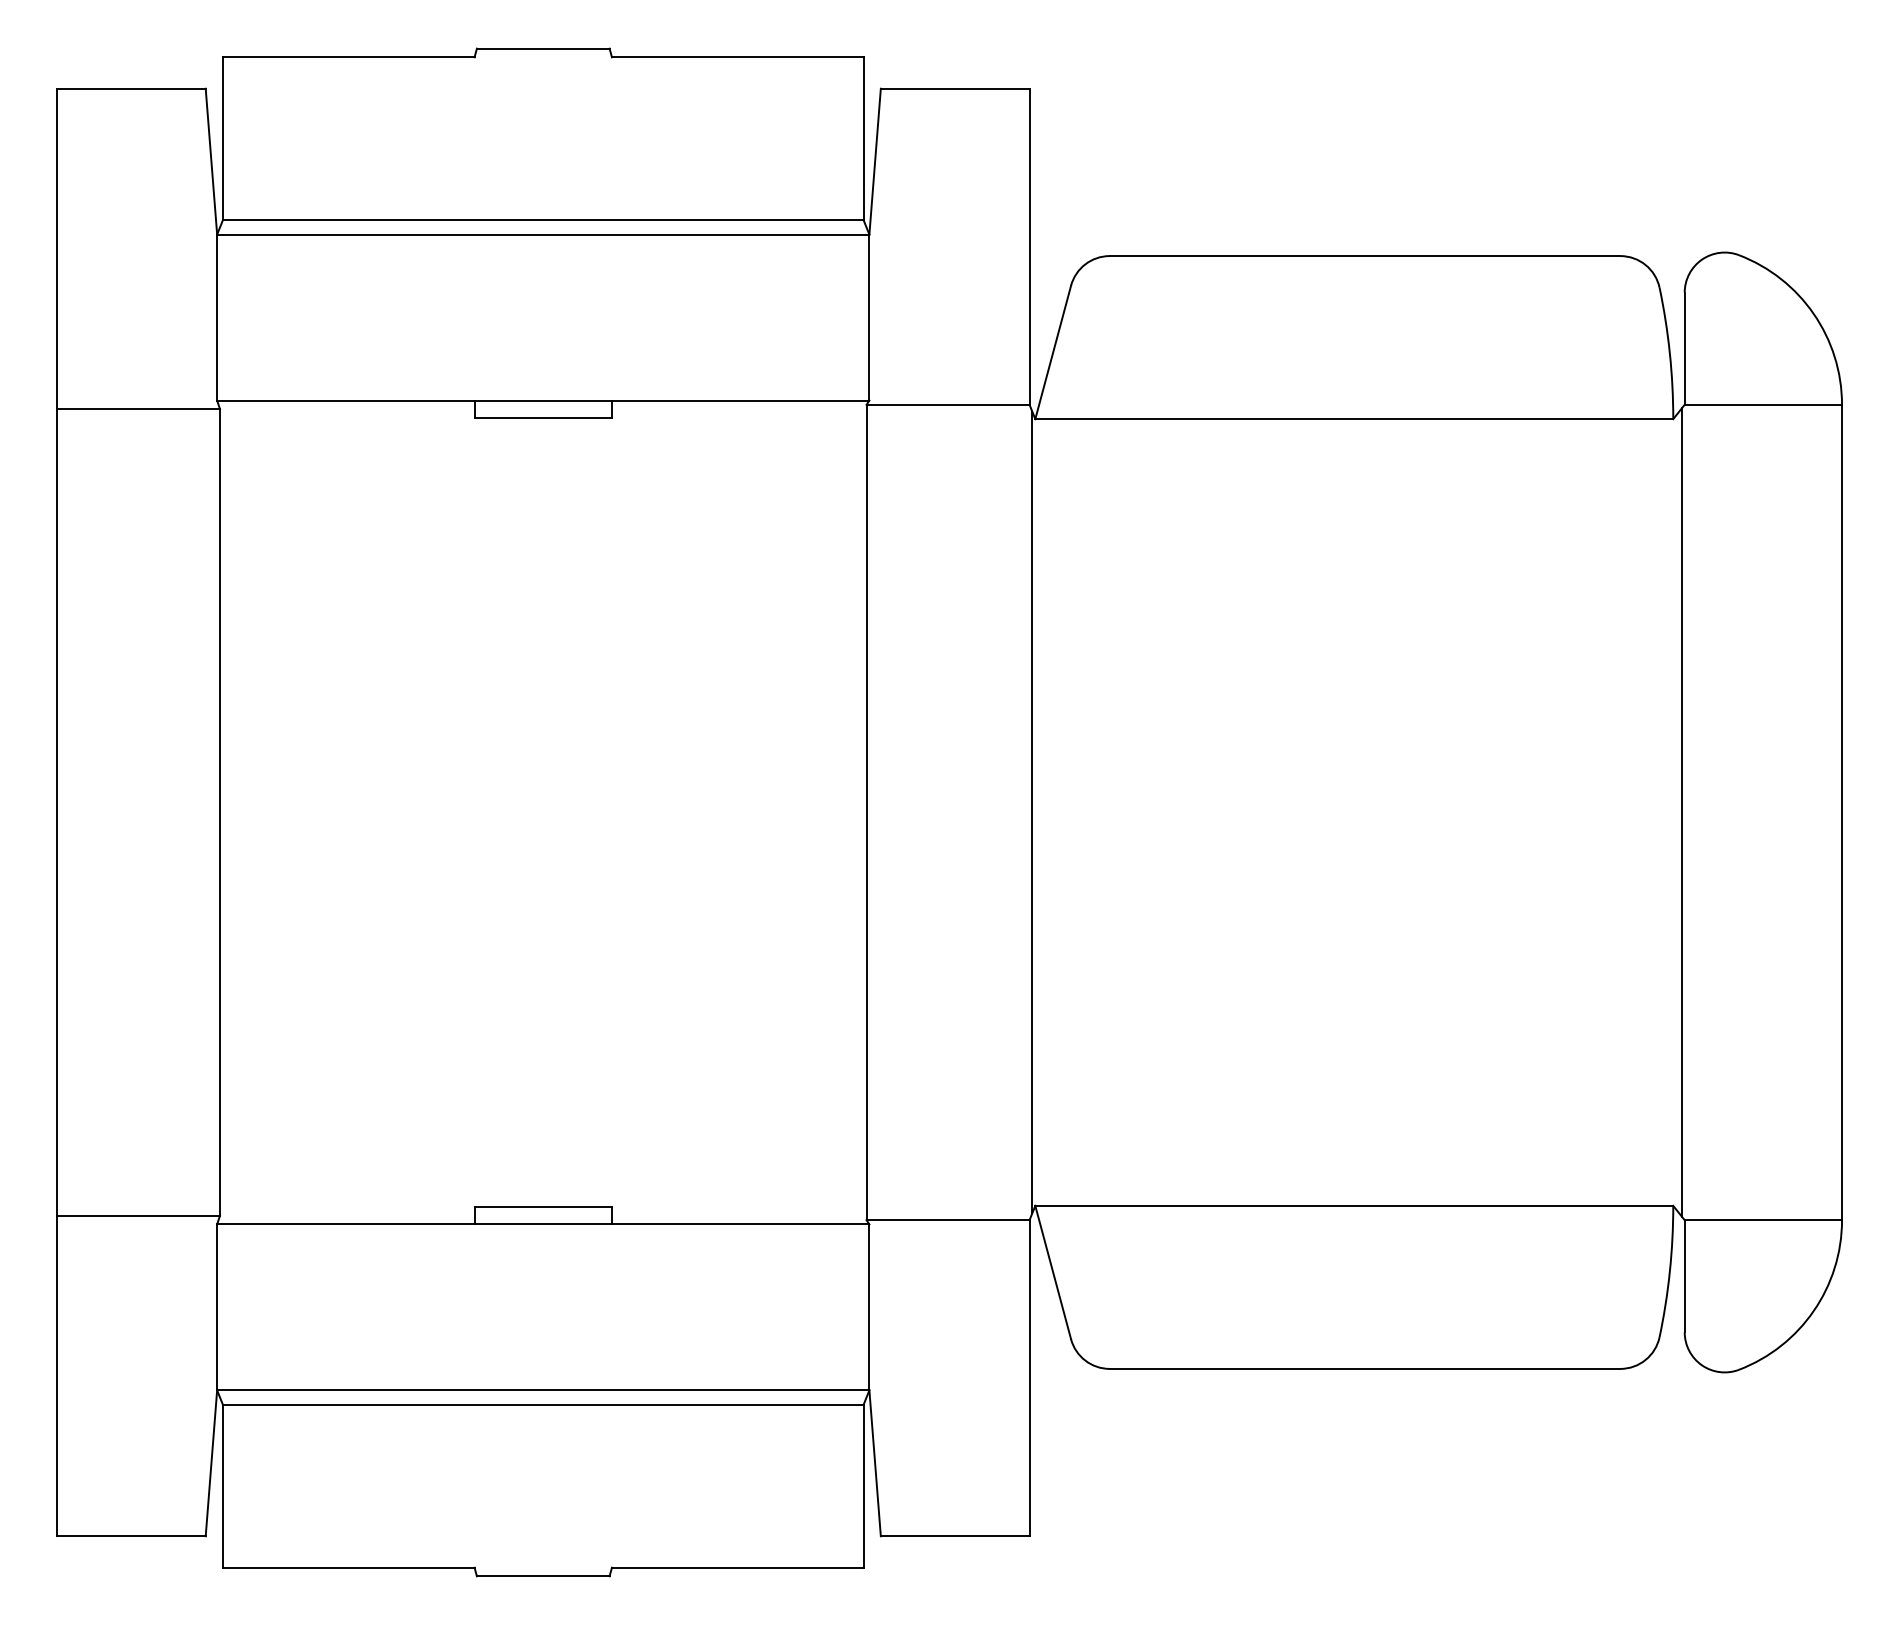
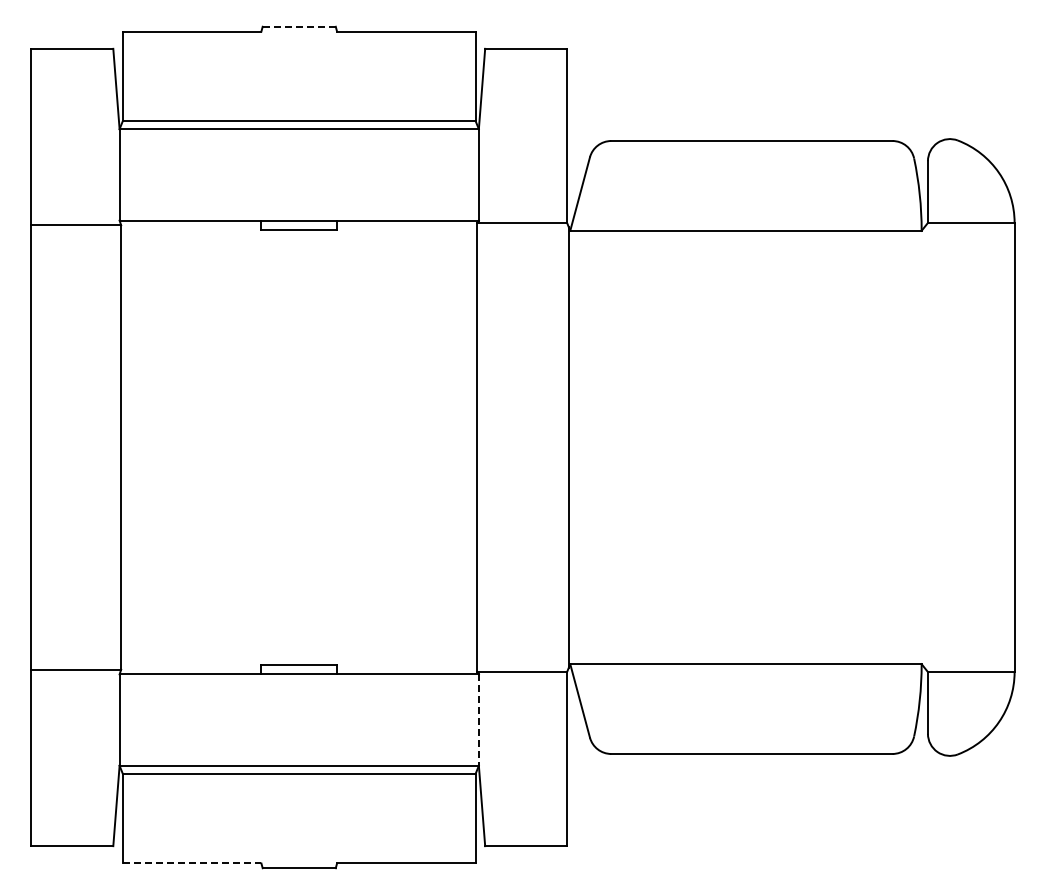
line: (543, 48) -> (299, 26), solid -> dashed
line: (1682, 812) -> (926, 447), removed
line: (868, 1308) -> (478, 720), solid -> dashed
line: (349, 1567) -> (192, 863), solid -> dashed

